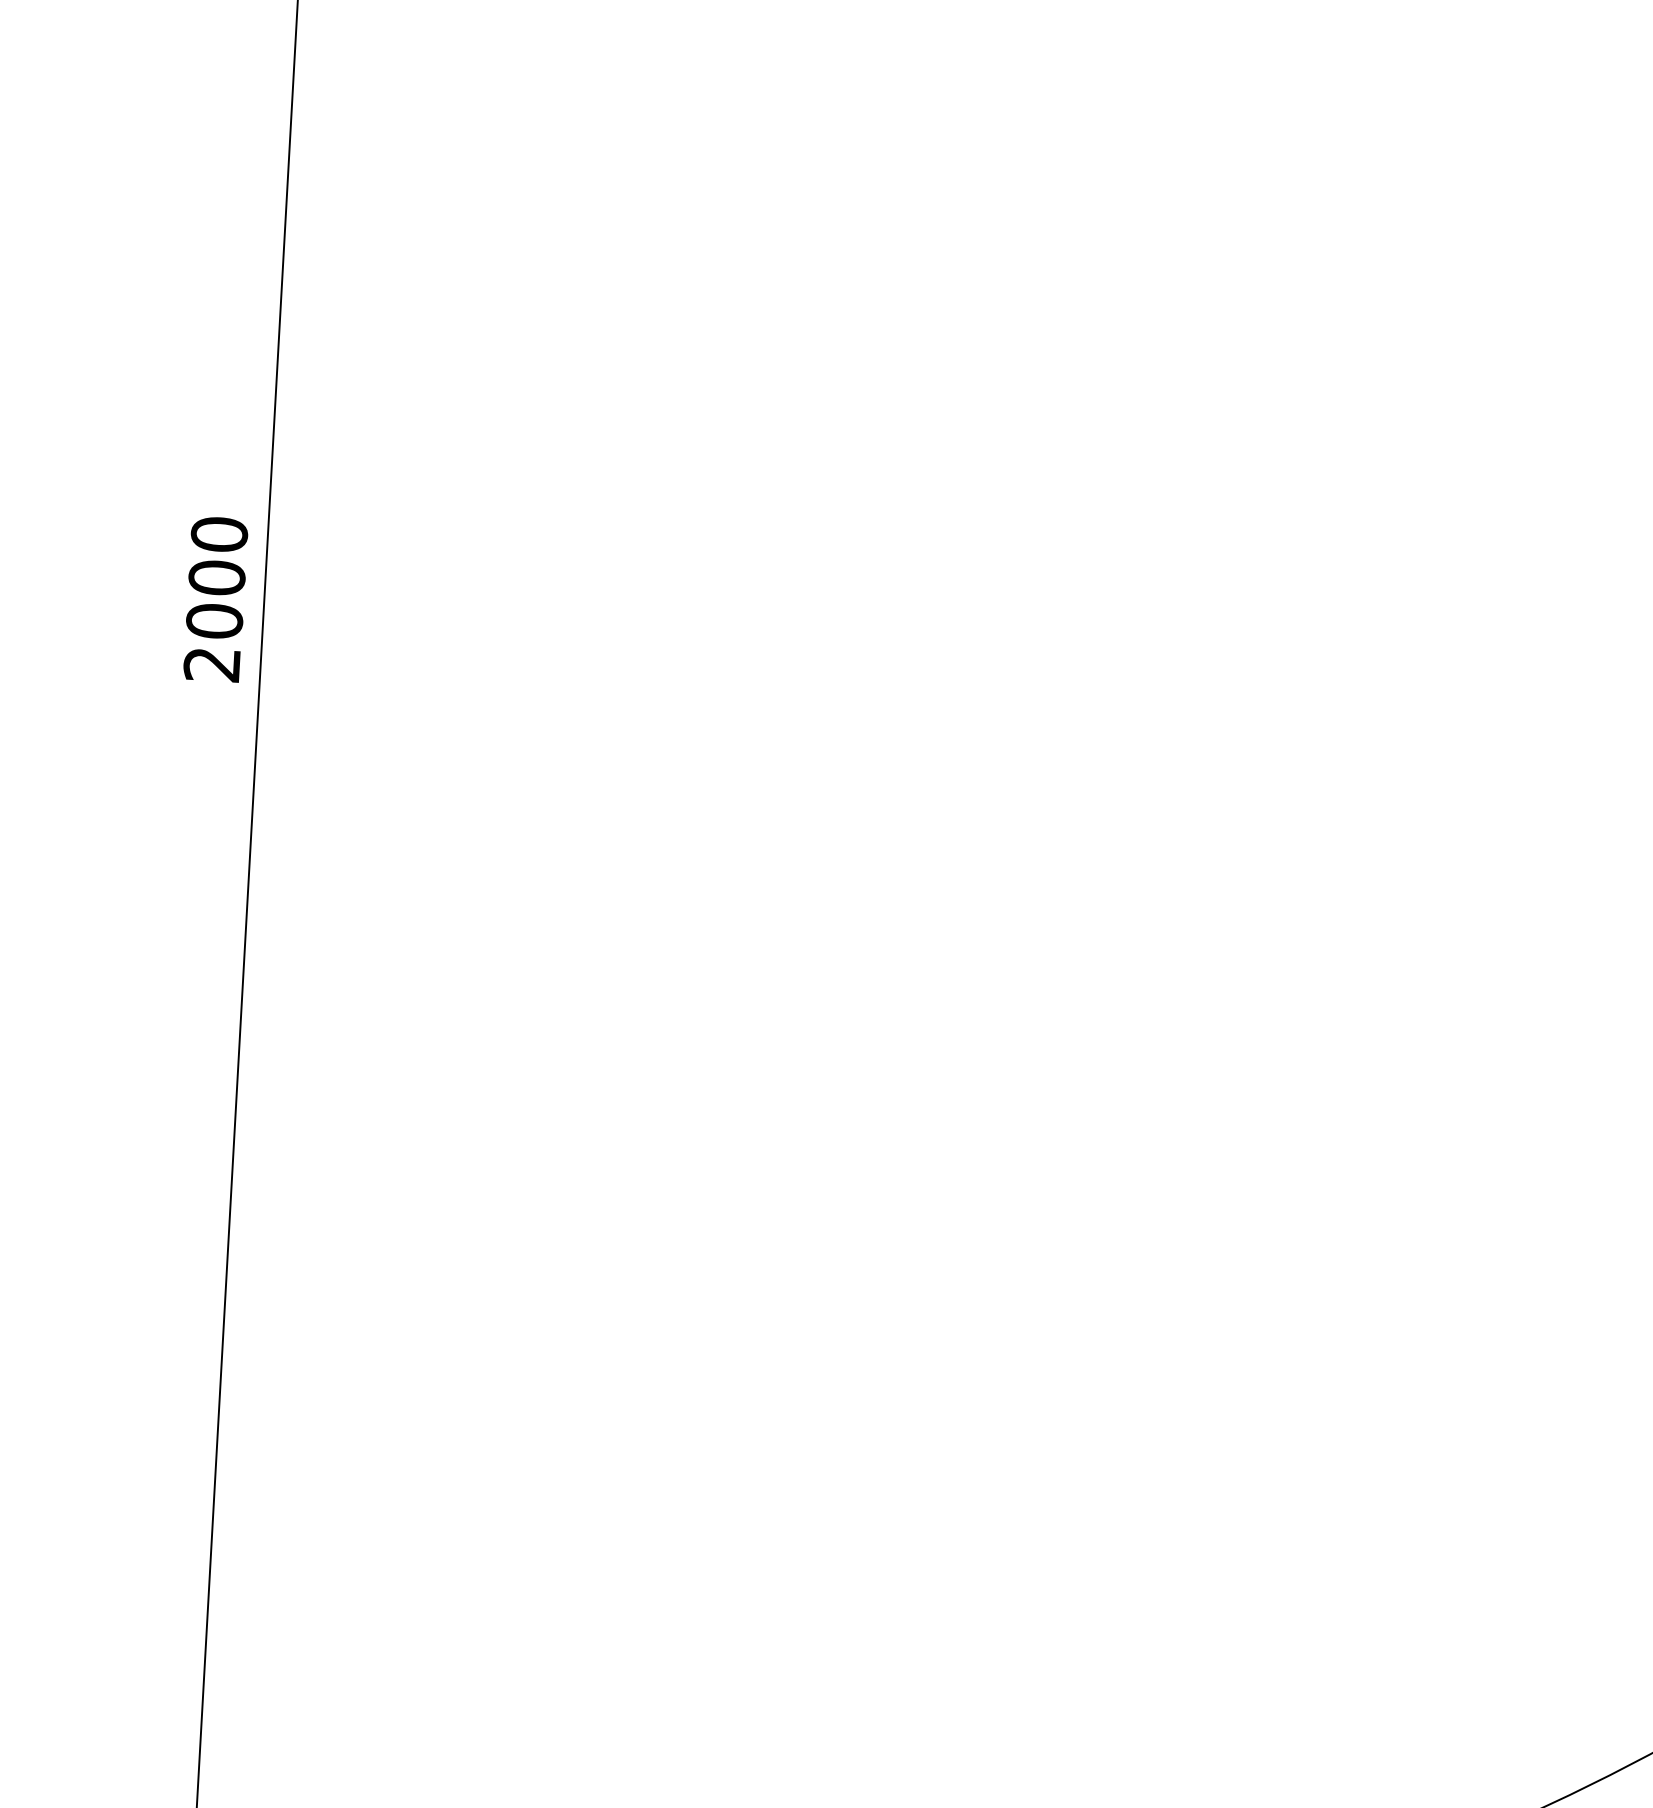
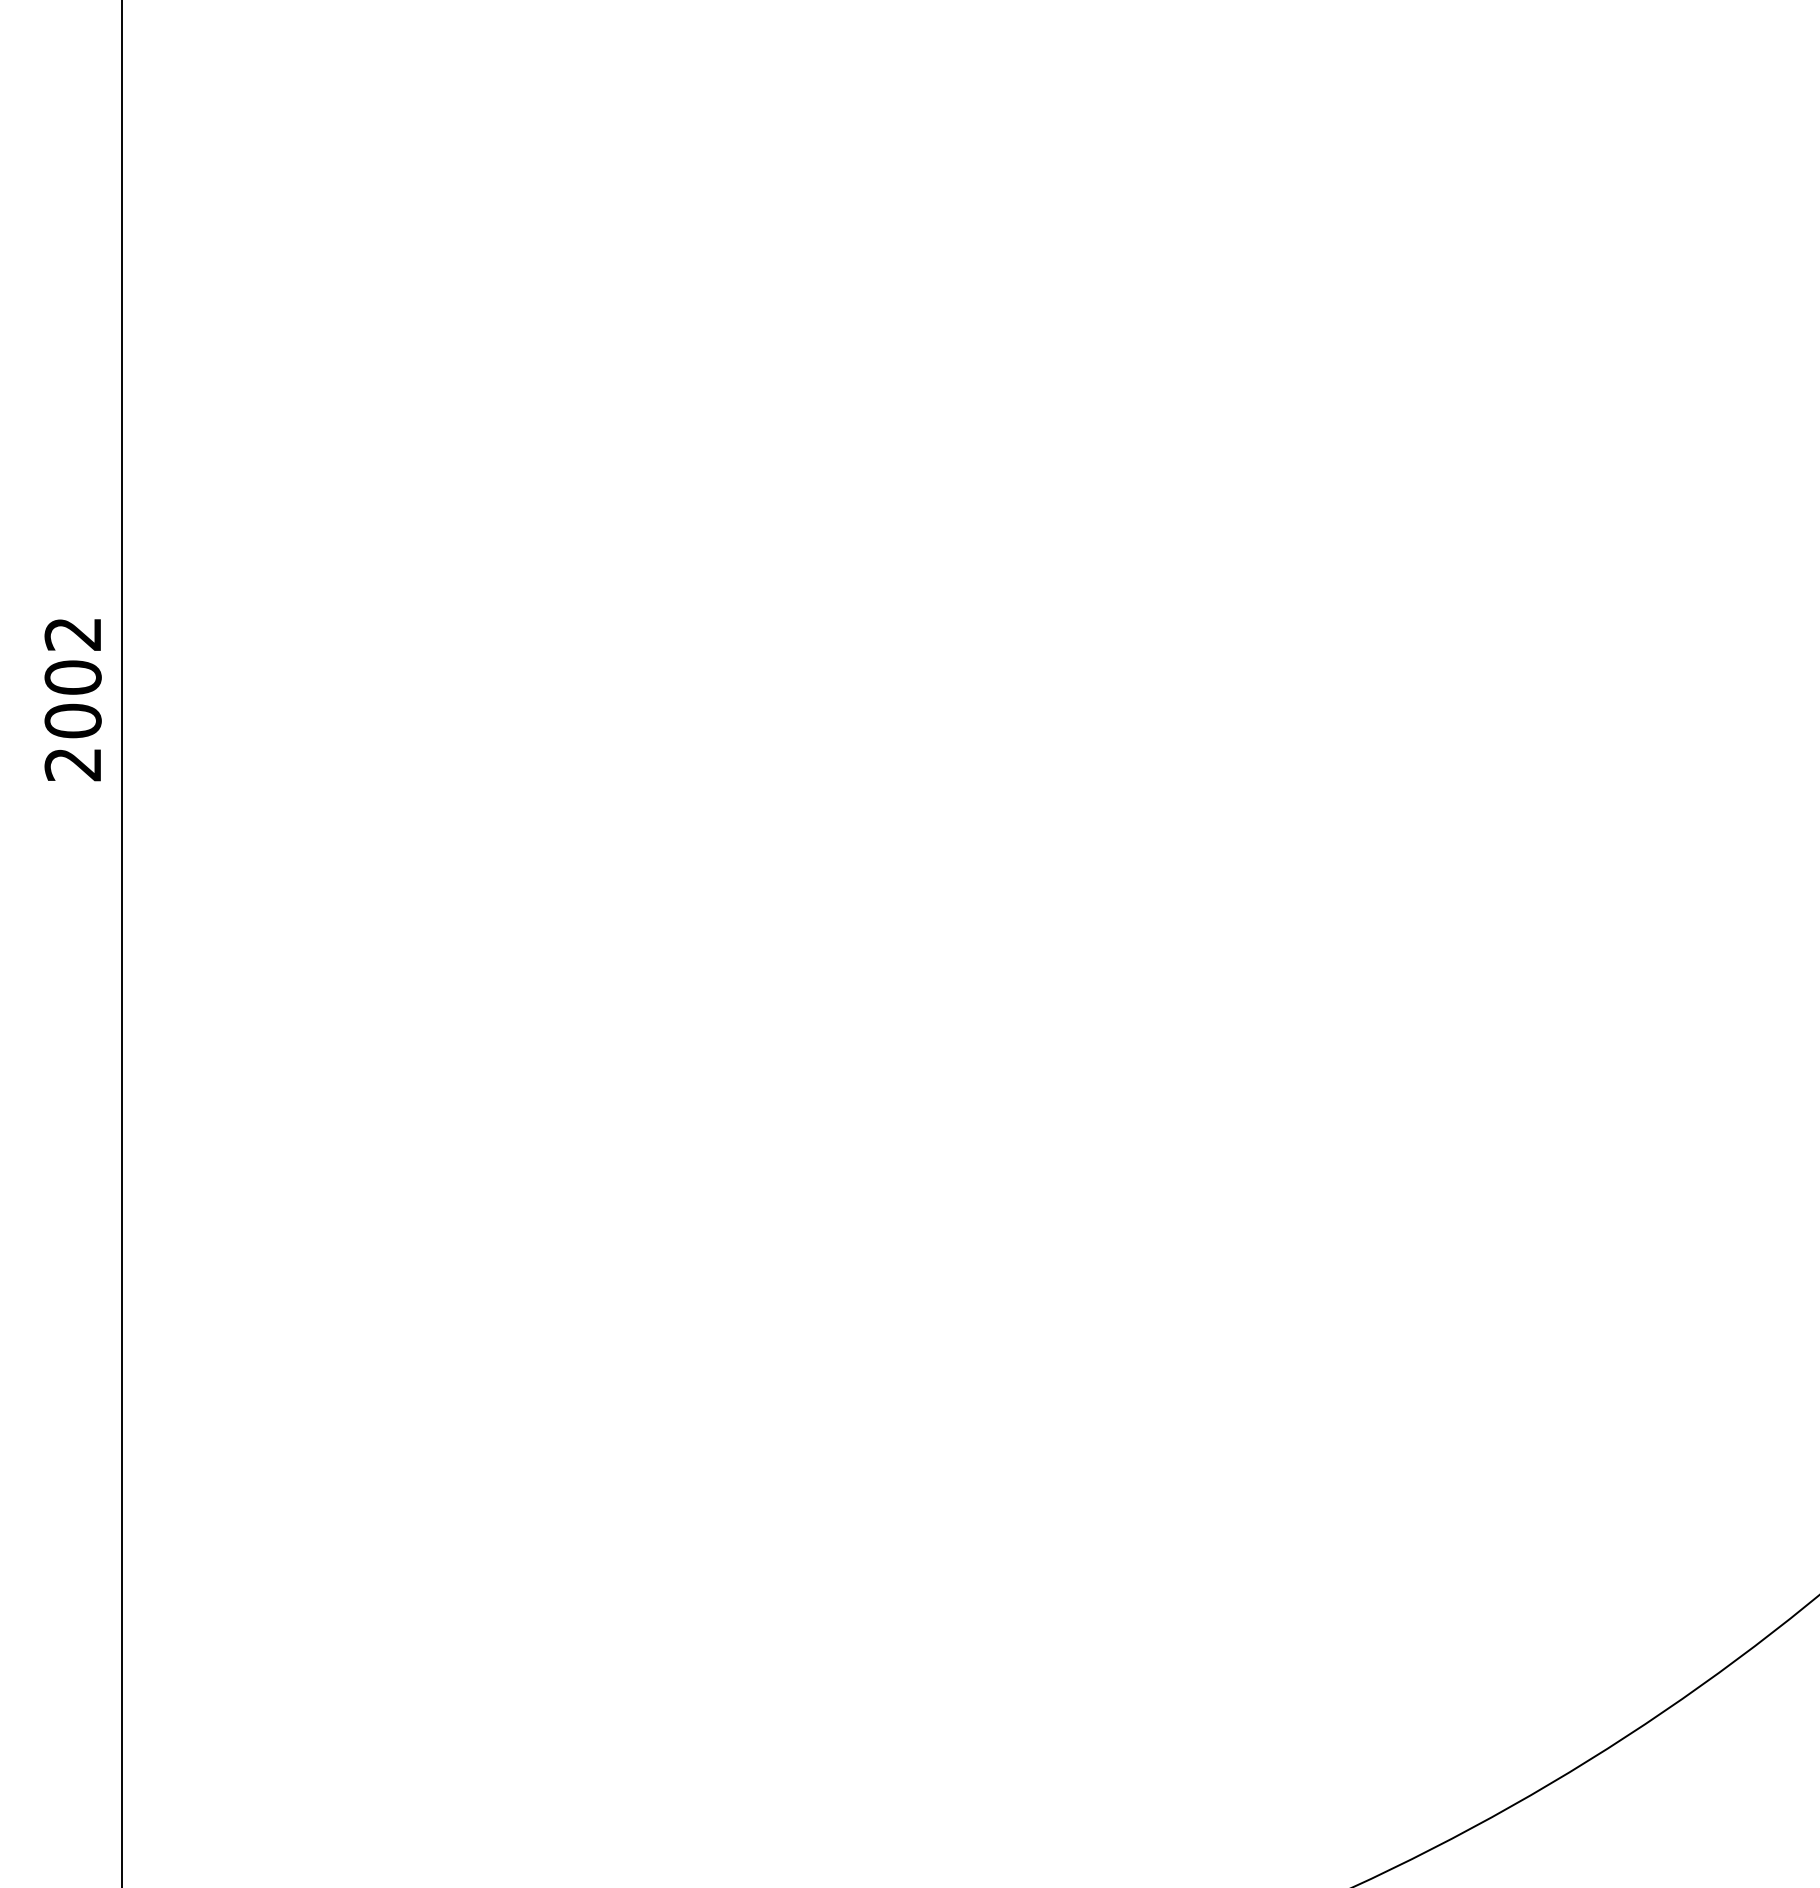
text: (218, 534) -> (72, 634), 2000 -> 2002

